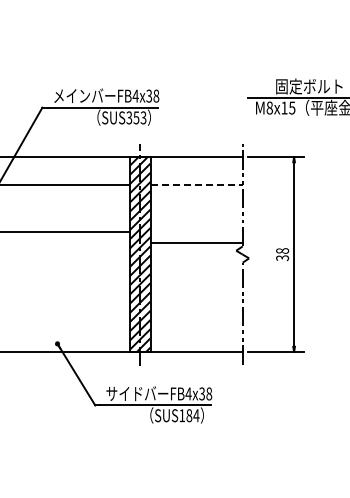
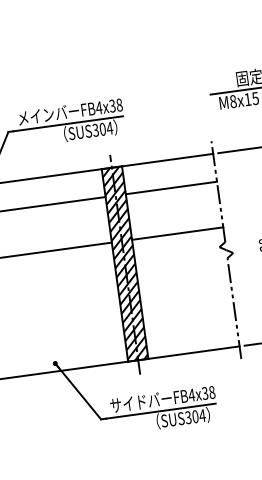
text: (139, 117) -> (105, 128), SUS353 -> SUS304
line: (197, 185) -> (172, 187), dashed -> solid
line: (196, 242) -> (177, 233), moved
text: (185, 415) -> (191, 417), SUS184 -> SUS304

